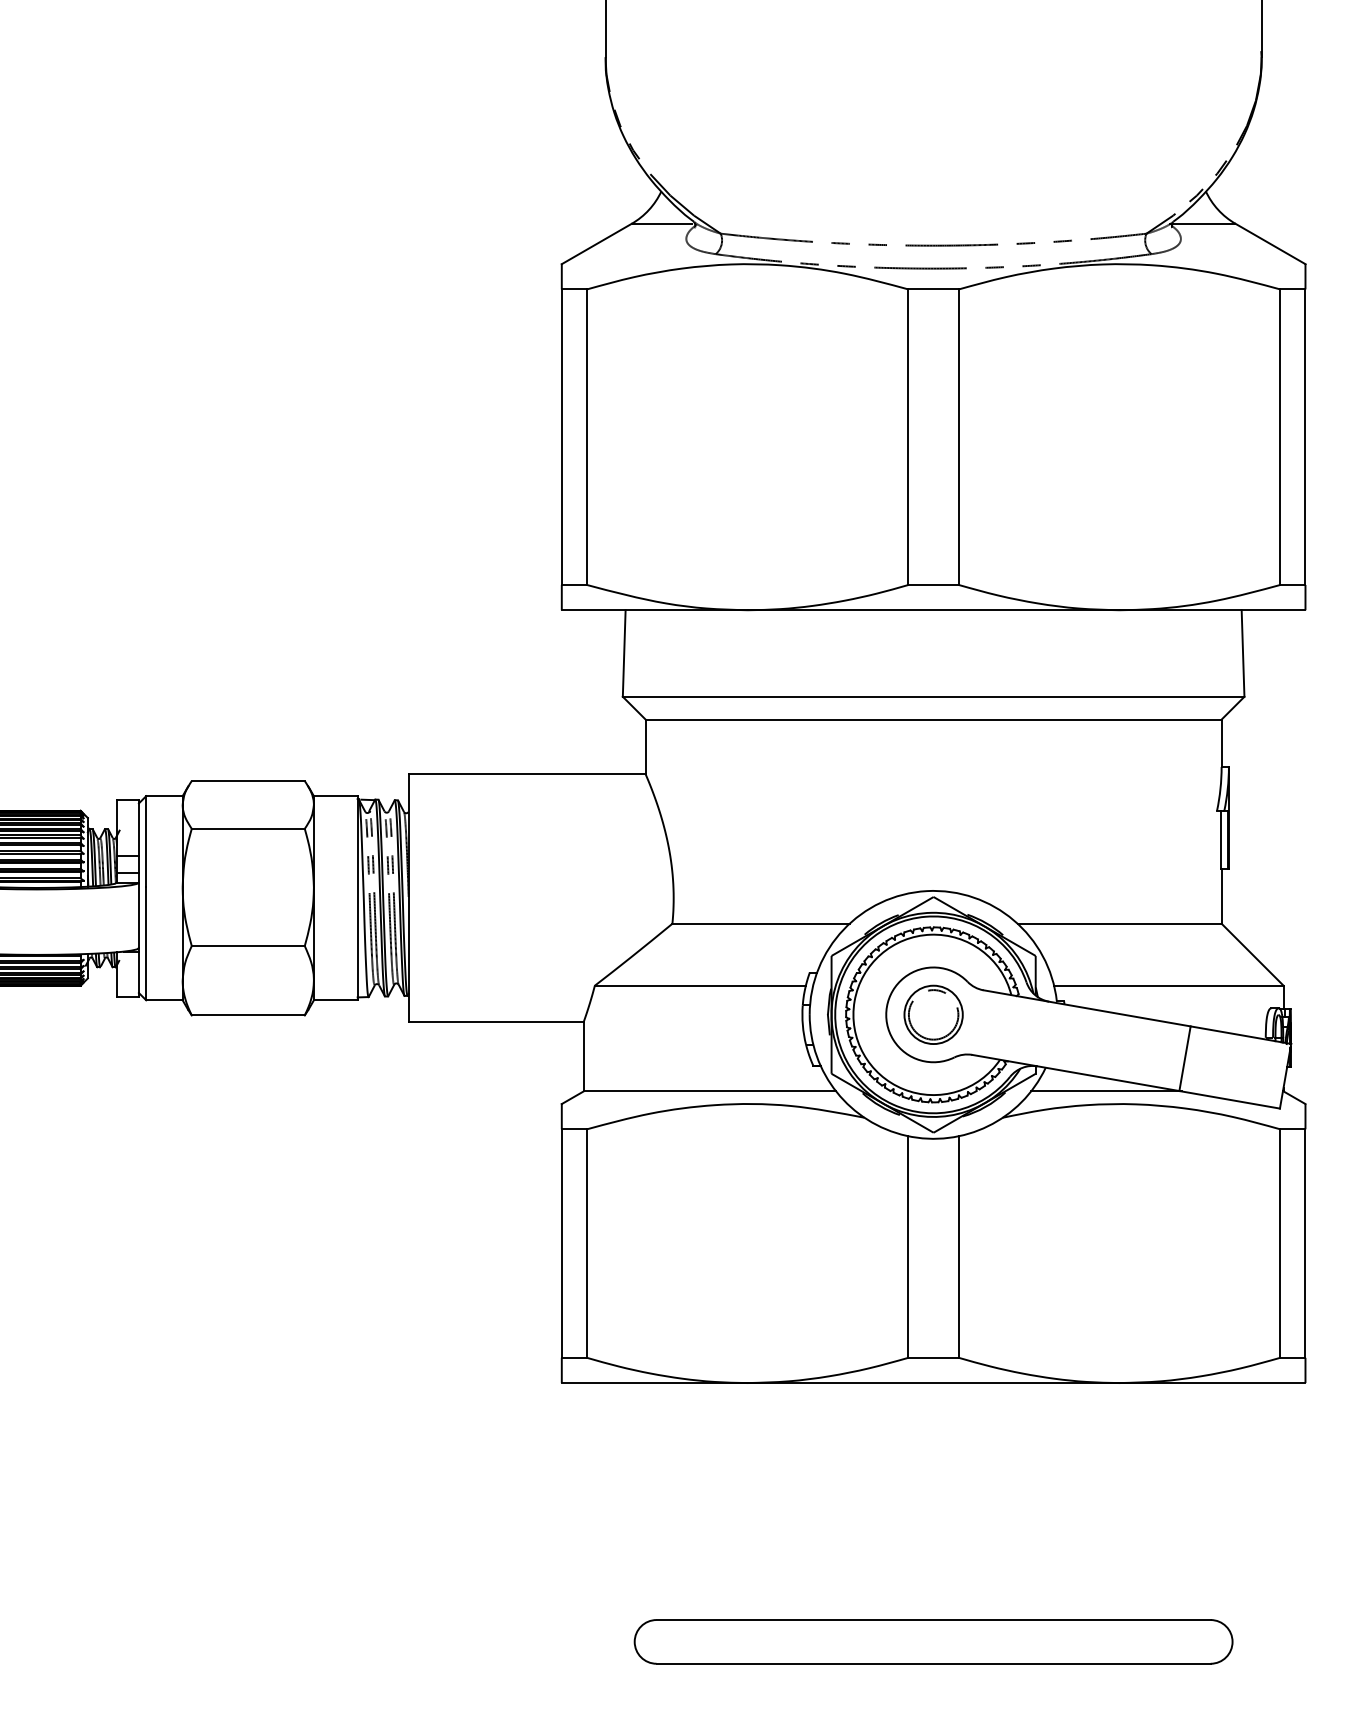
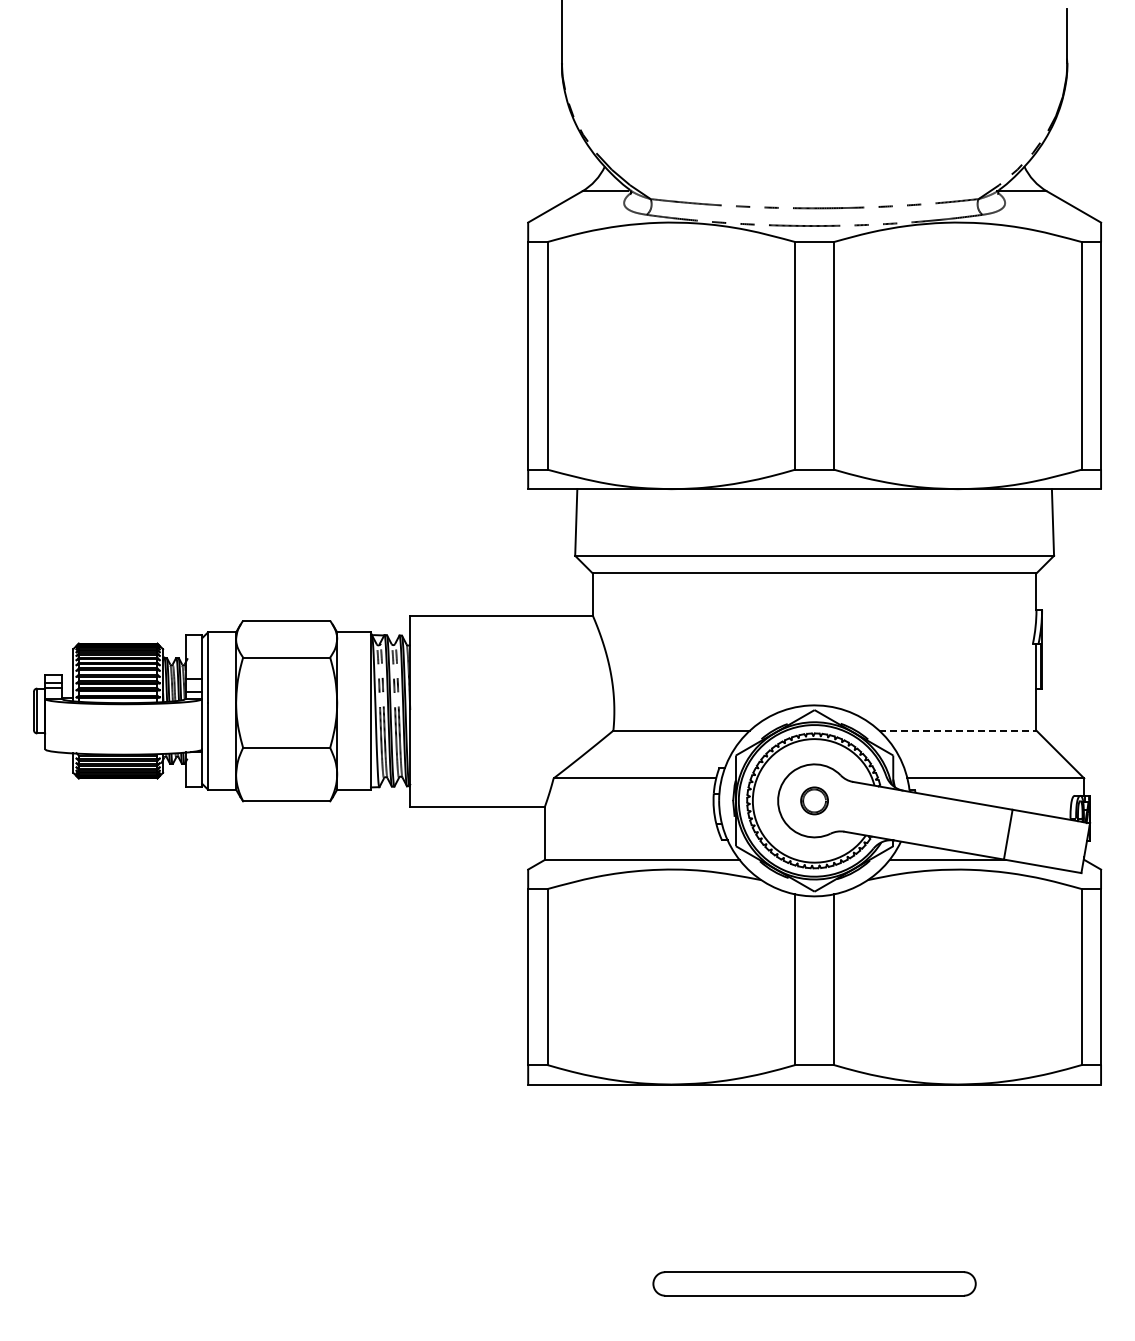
line: (1119, 923) -> (957, 730), solid -> dashed
part: (933, 1014) -> (814, 800), size x0.6
part: (933, 1641) -> (814, 1283), size x0.7

